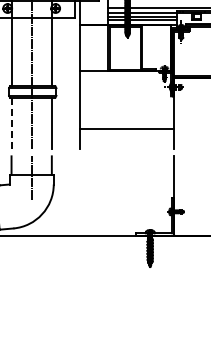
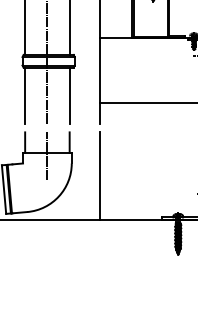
line: (11, 122) -> (25, 95), dashed -> solid
line: (79, 195) -> (100, 175), added

